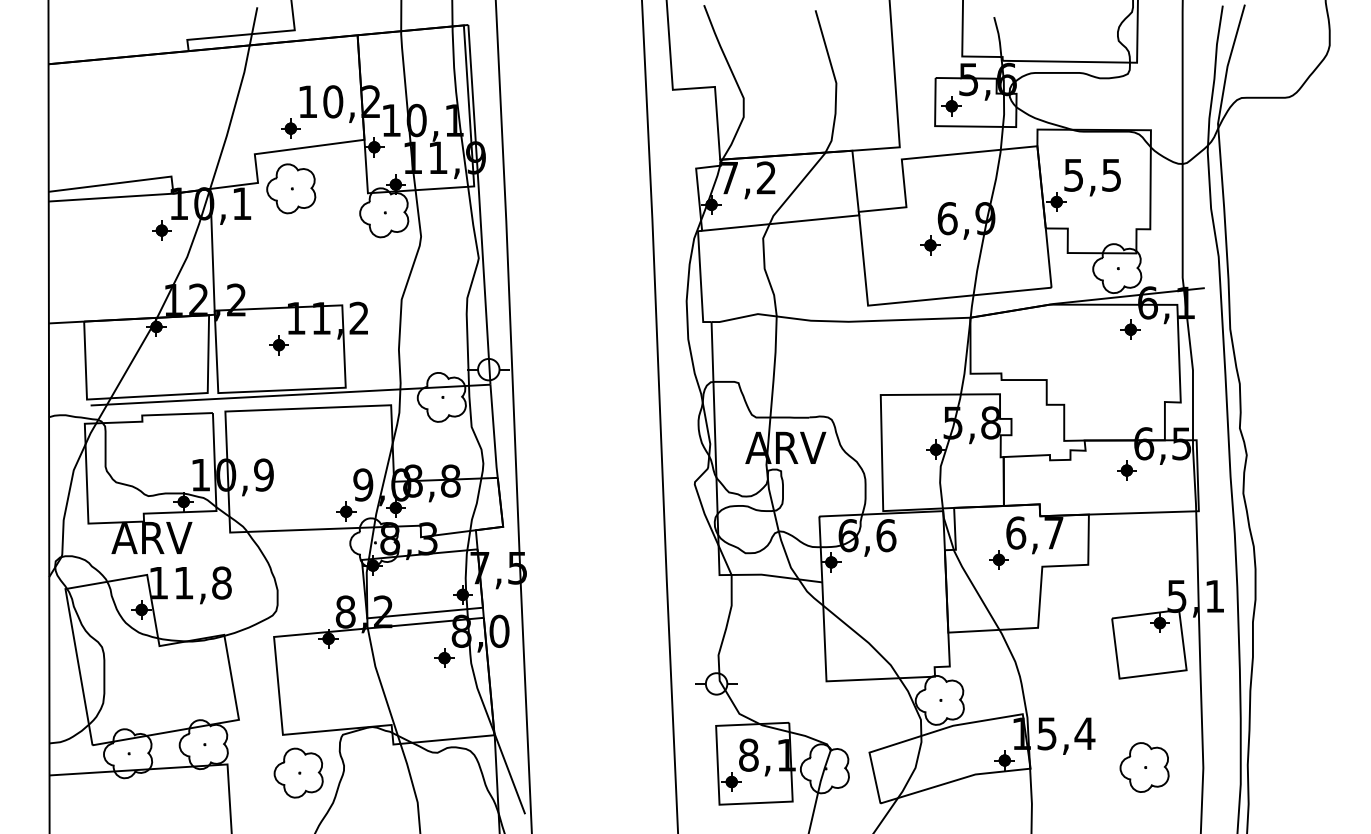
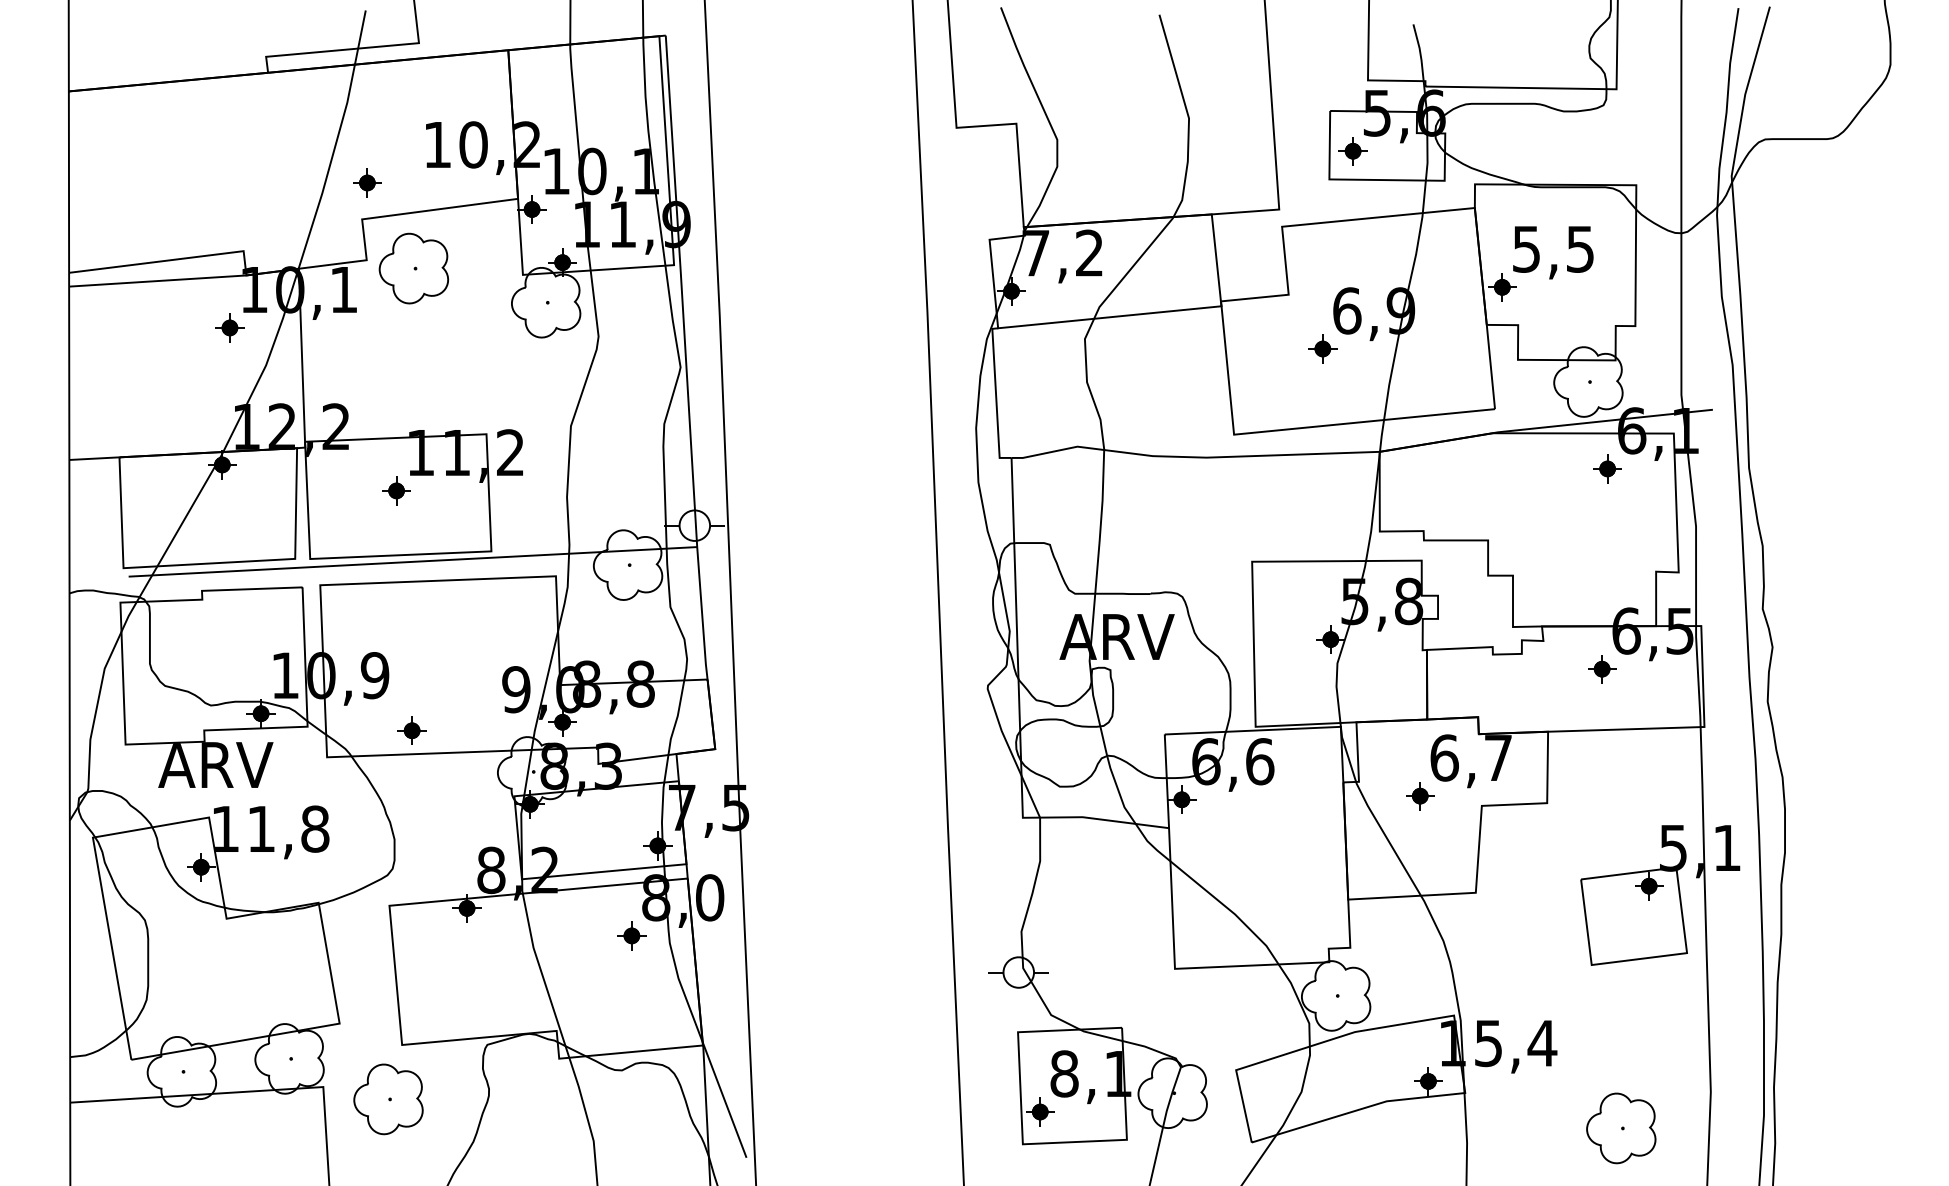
part: (290, 128) -> (367, 182), moved
part: (345, 511) -> (411, 730), moved
part: (1144, 767) -> (1621, 1128), moved
part: (298, 773) -> (388, 1099), moved

